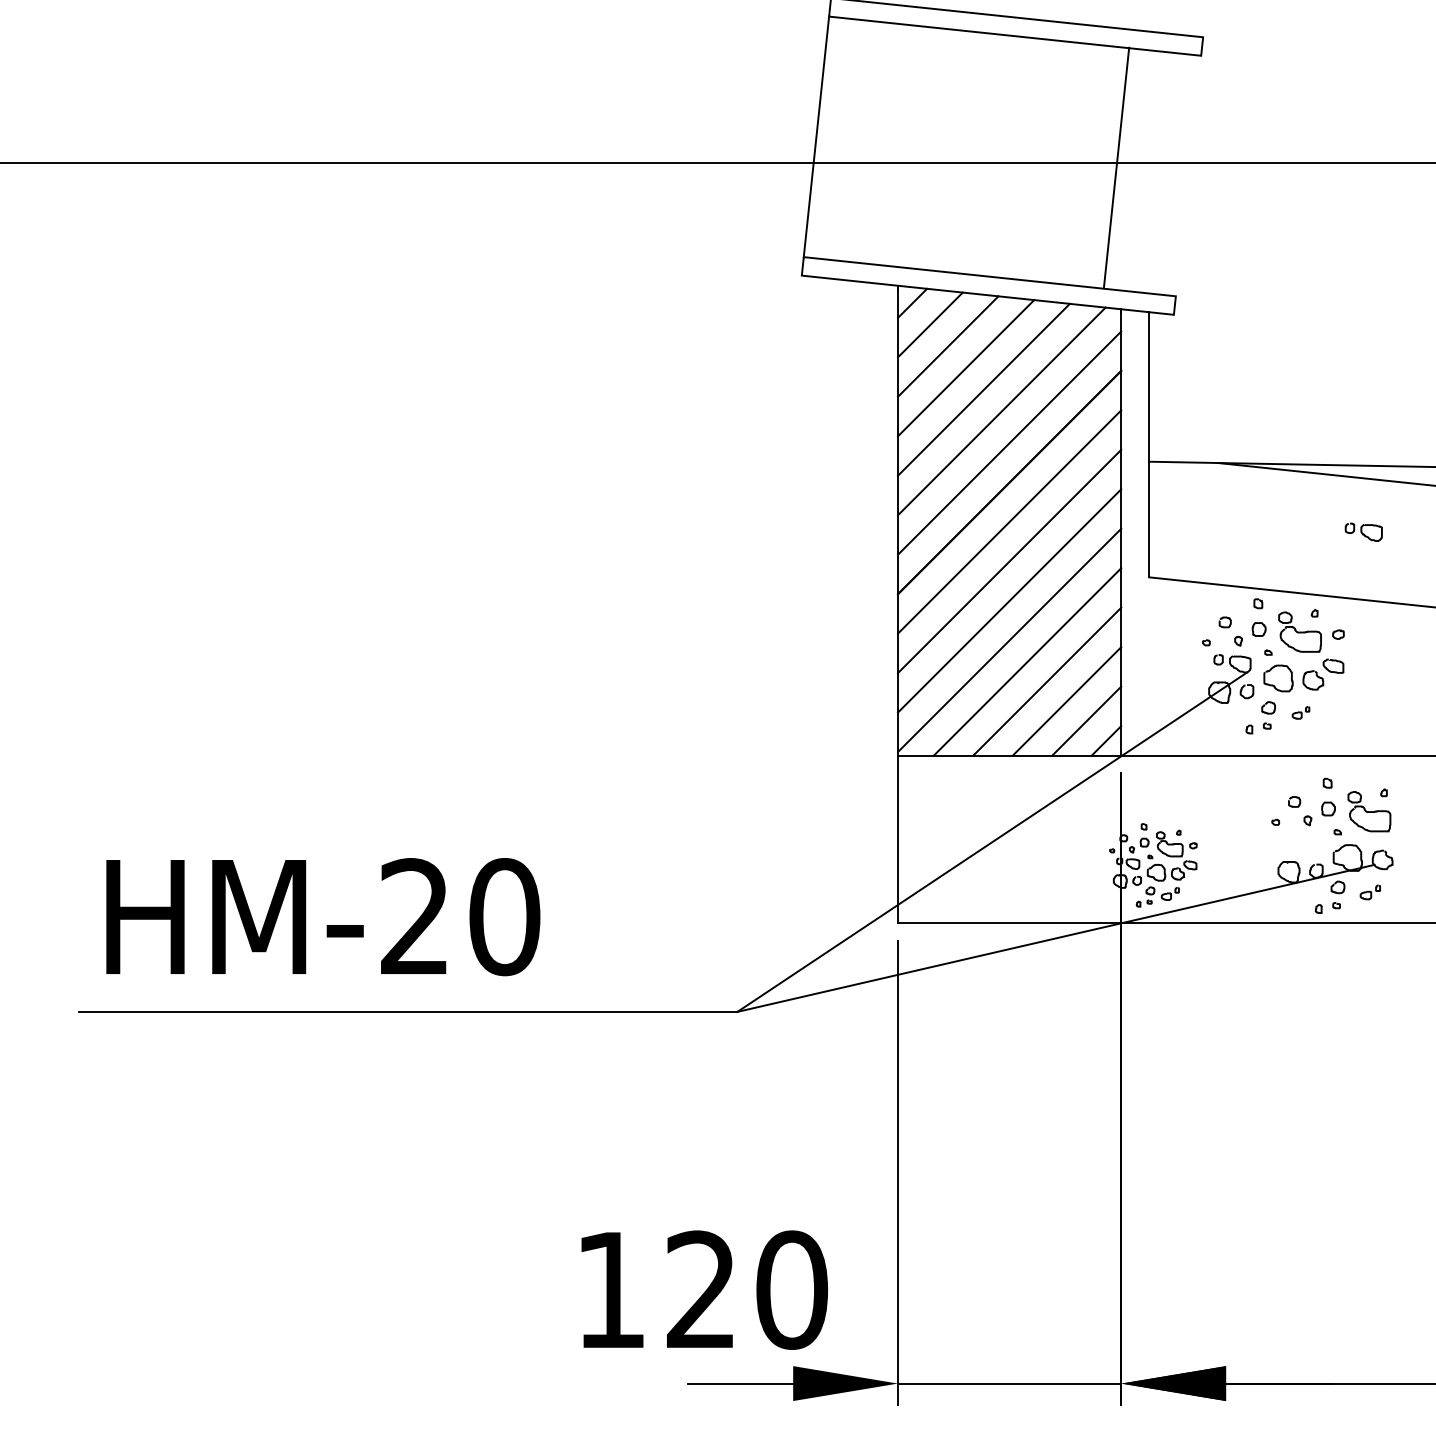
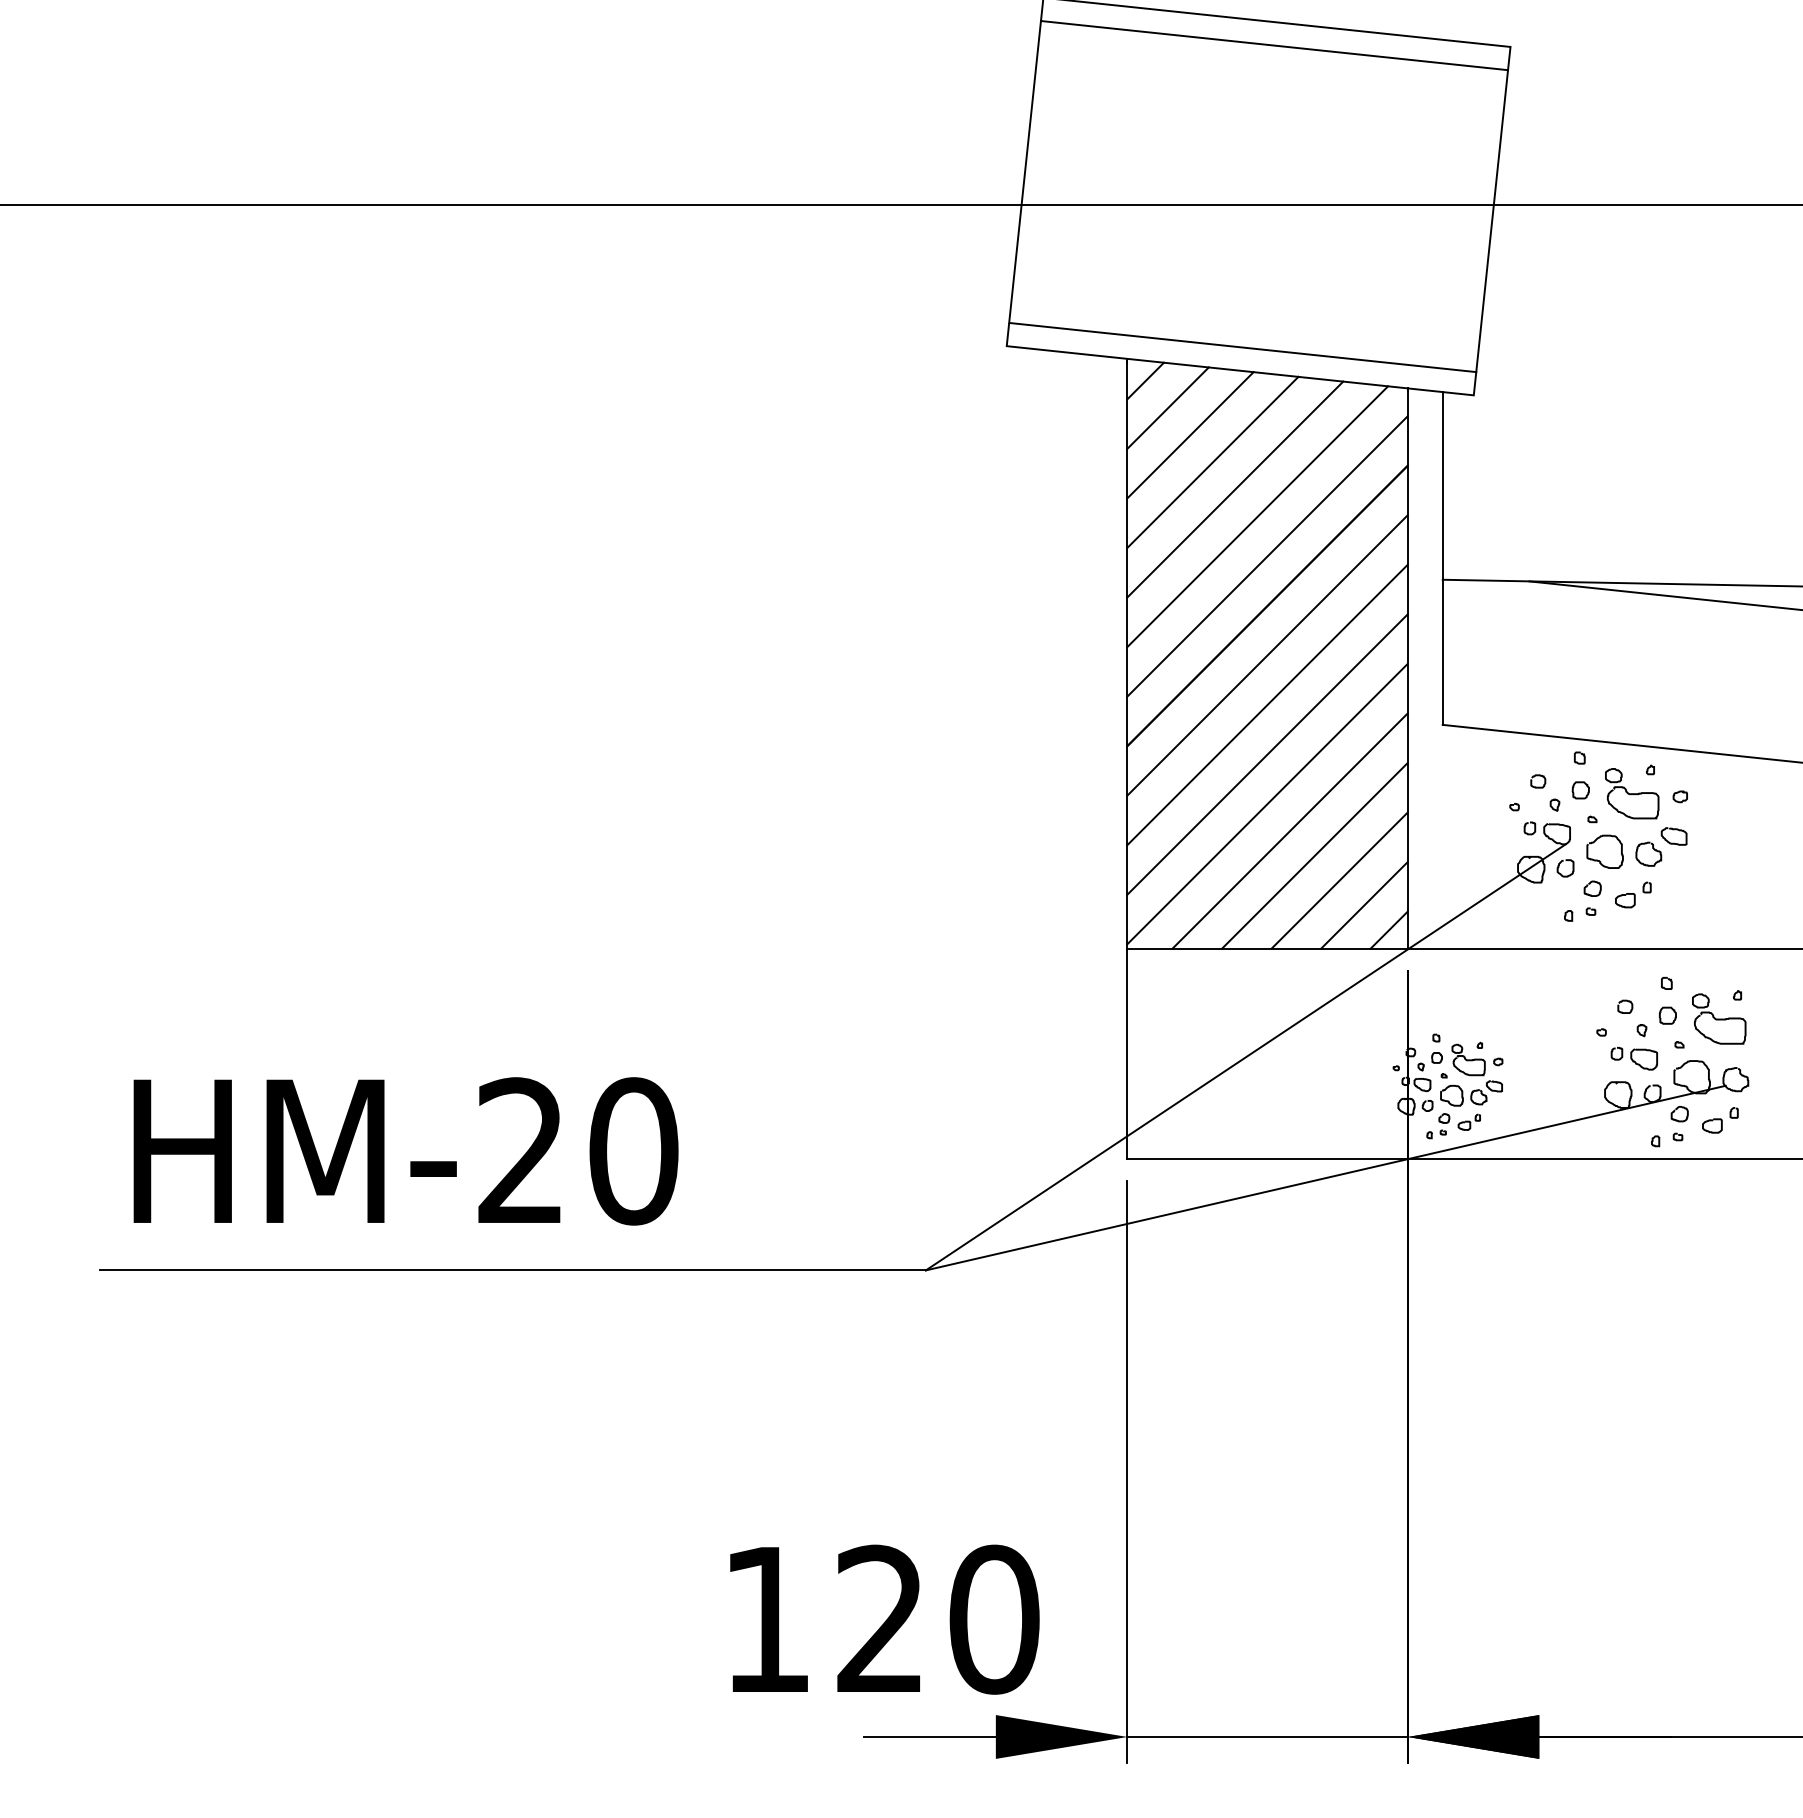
line: (1116, 167) -> (1492, 220), moved
part: (1363, 531) -> (1633, 1057), moved
part: (1300, 712) -> (1632, 894), size x1.67
part: (1370, 892) -> (1720, 1120), size x1.43

